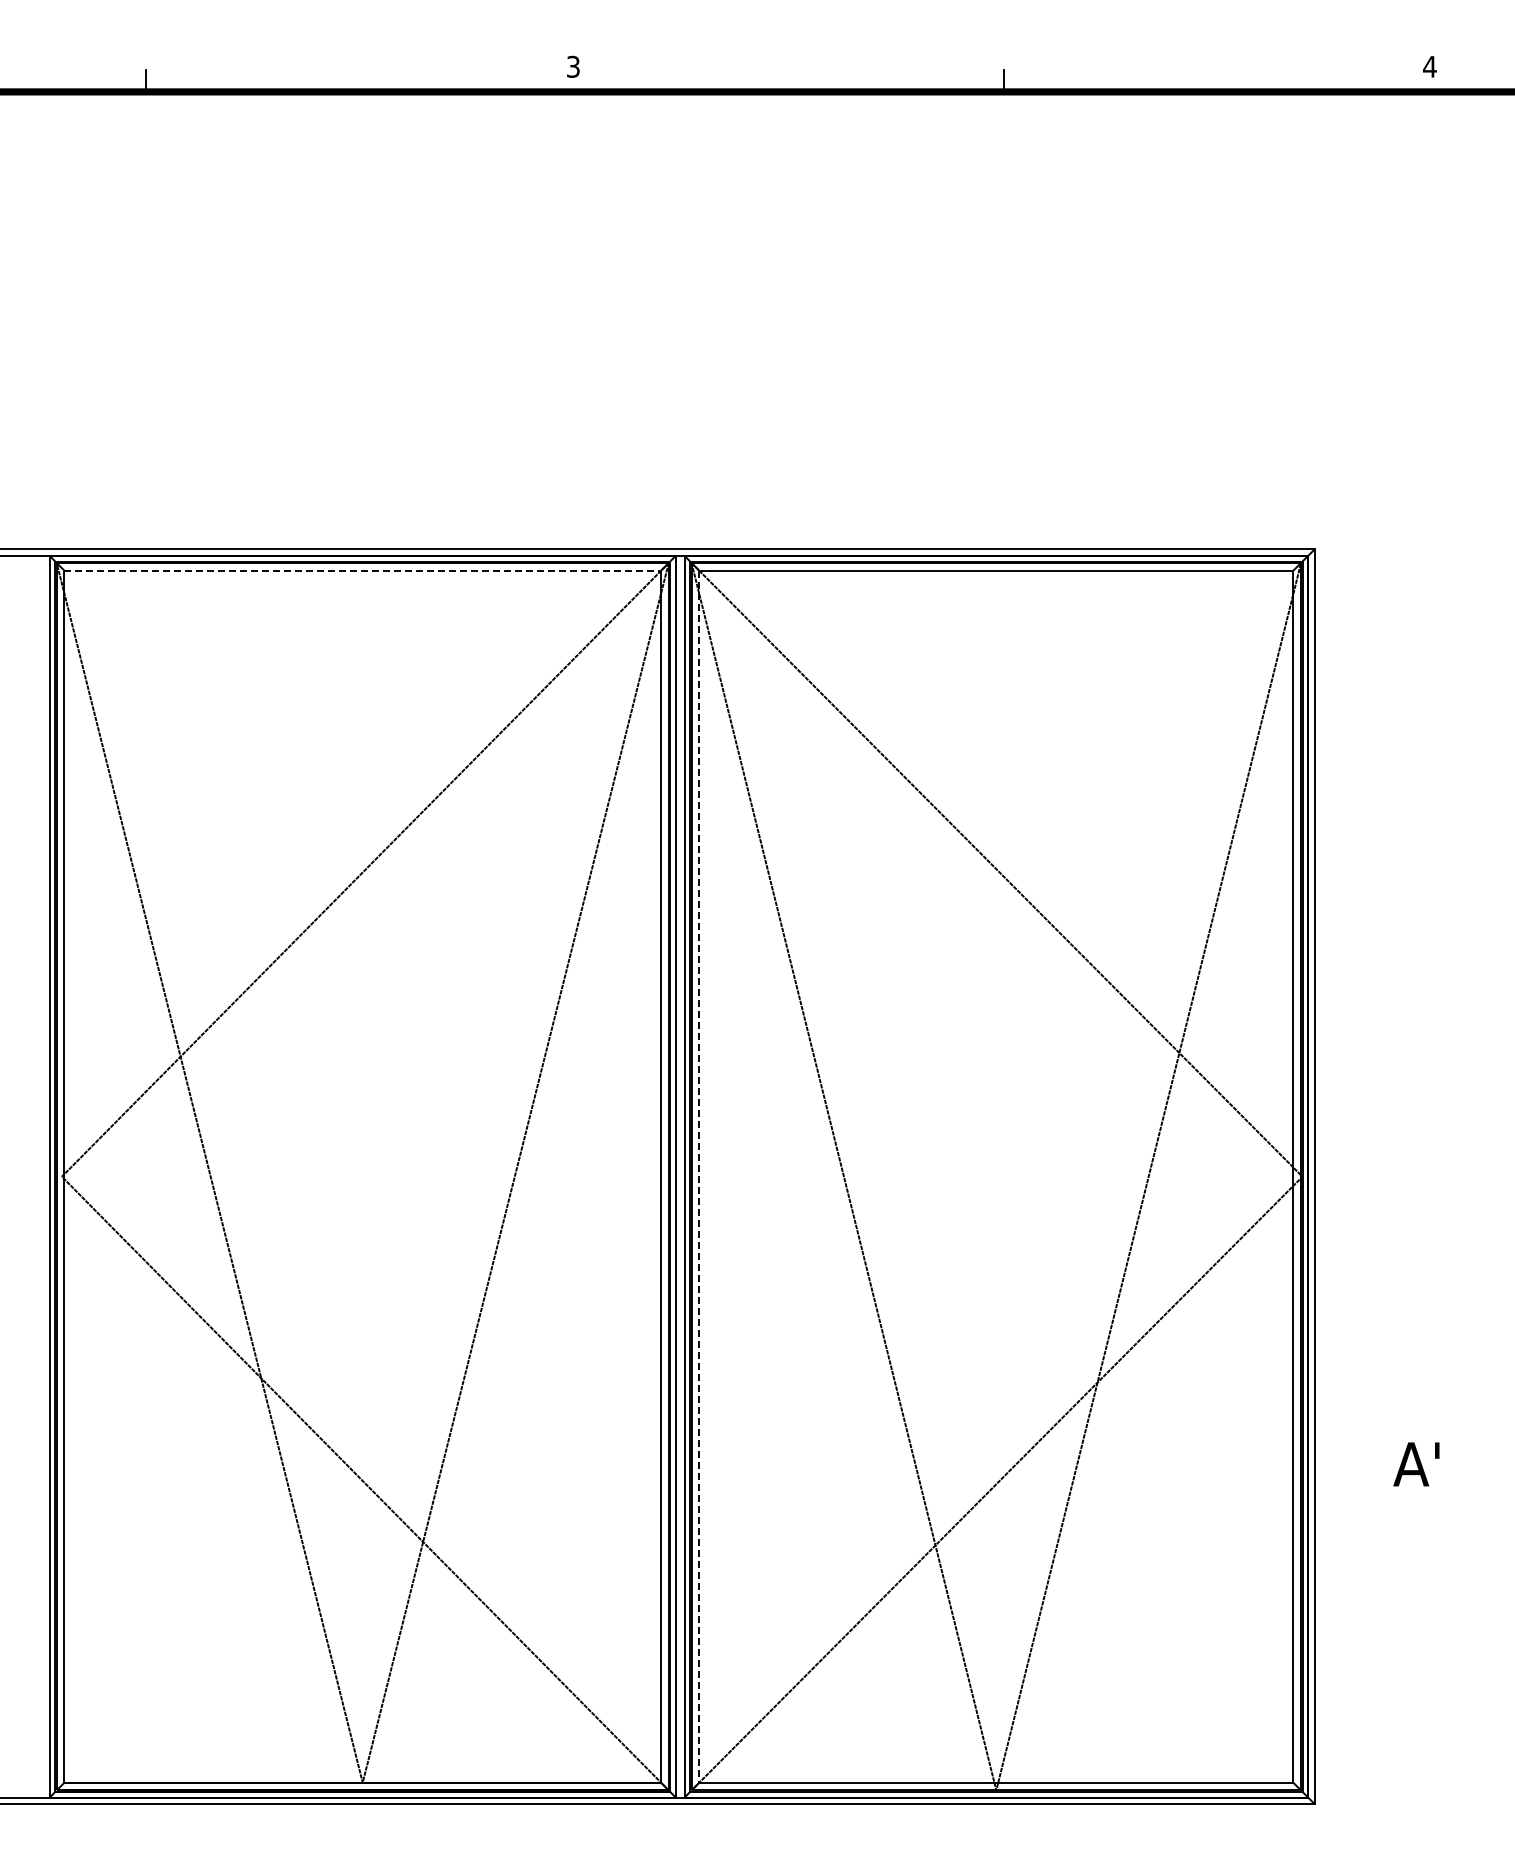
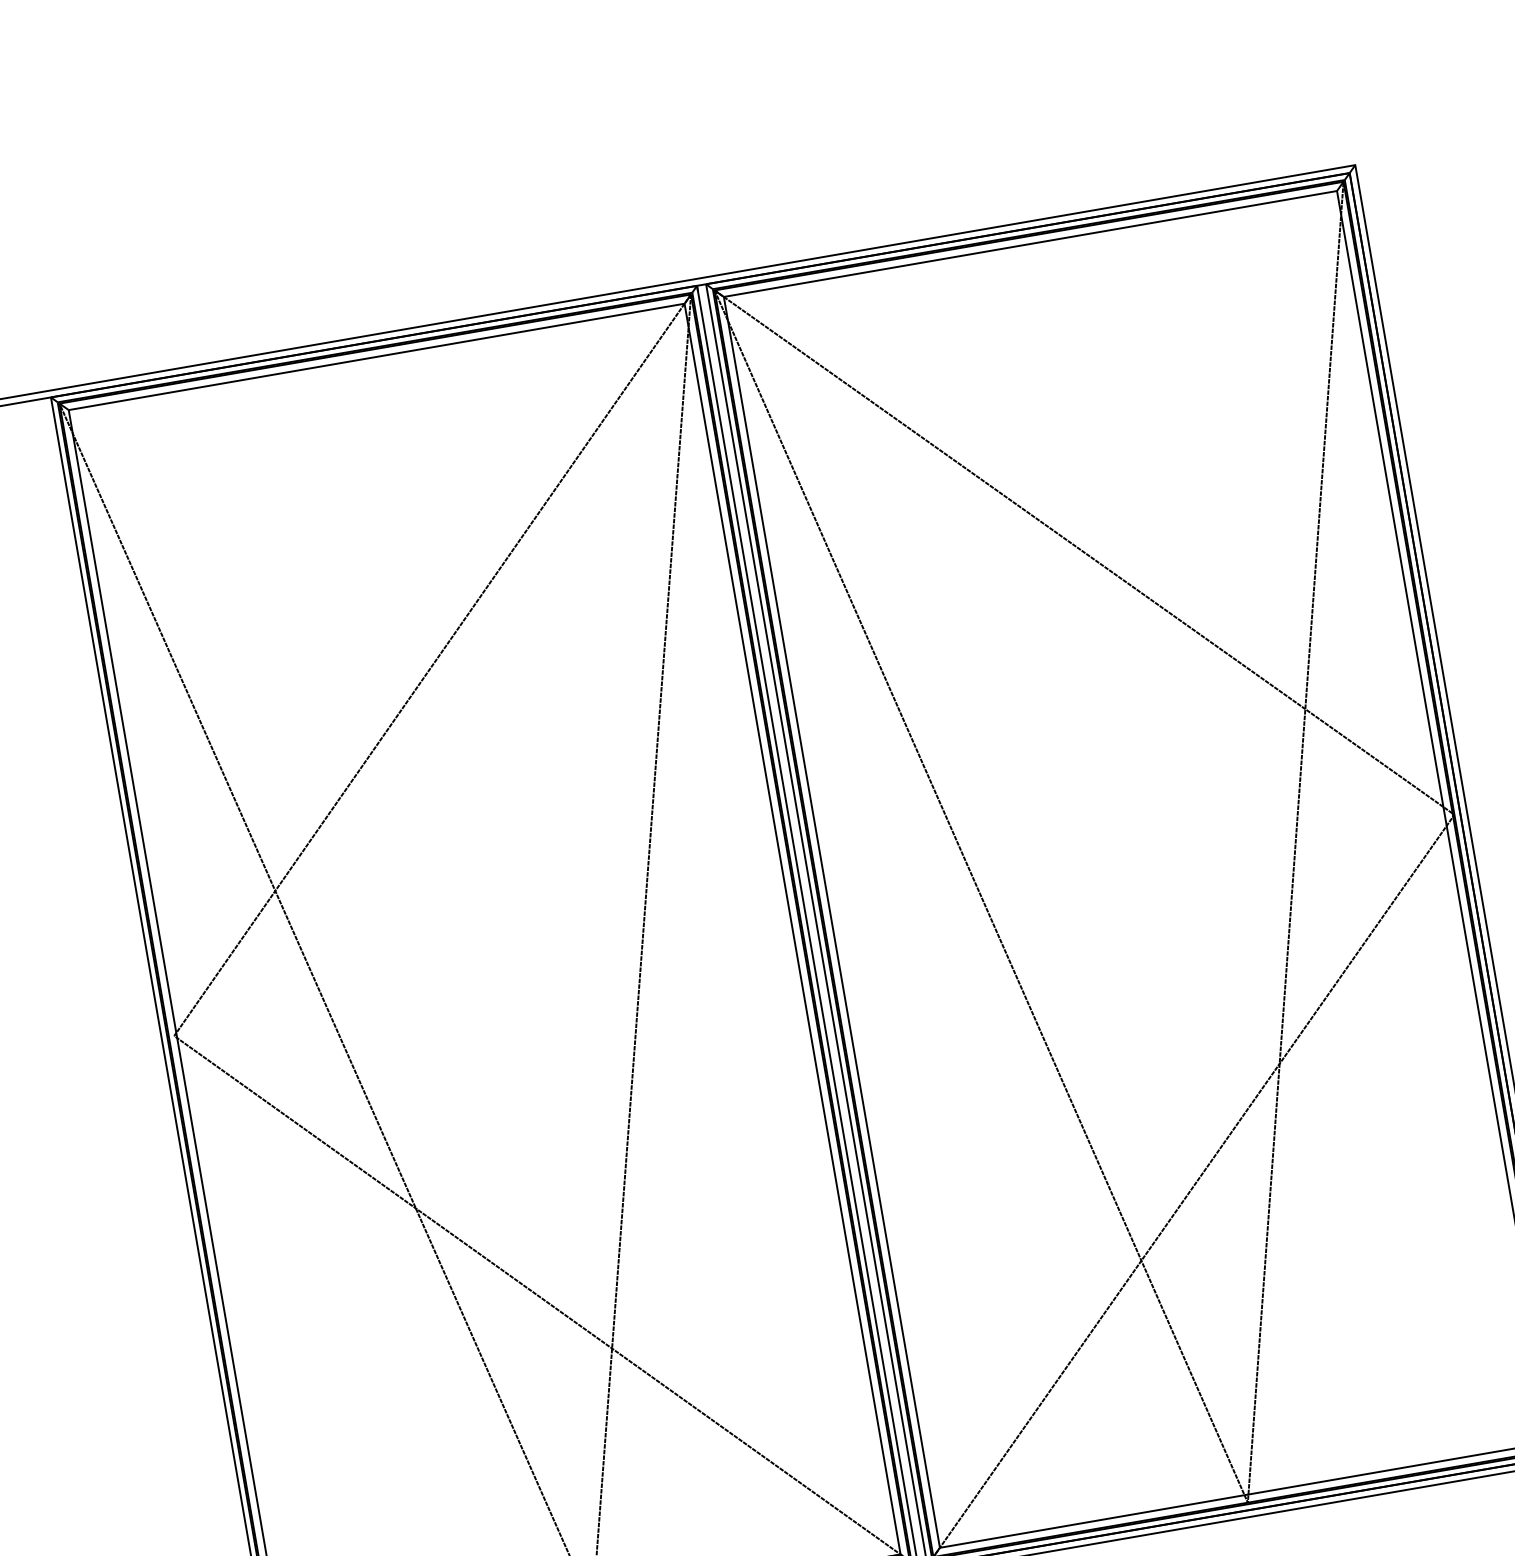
line: (363, 570) -> (377, 356), dashed -> solid
line: (699, 1177) -> (832, 923), dashed -> solid

